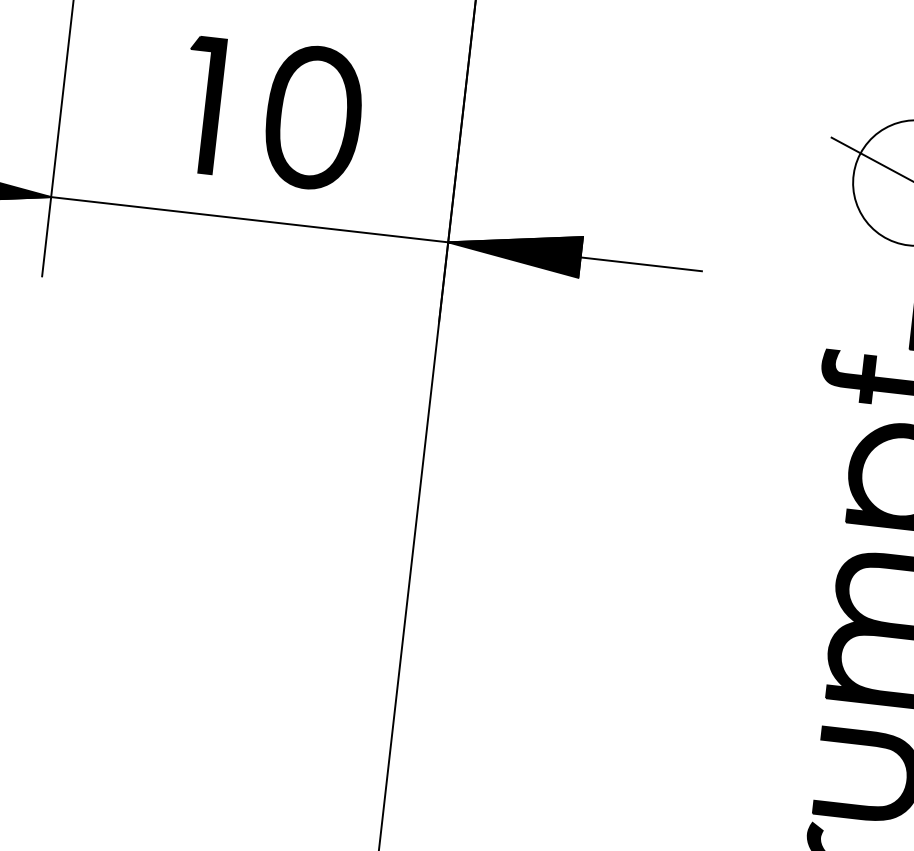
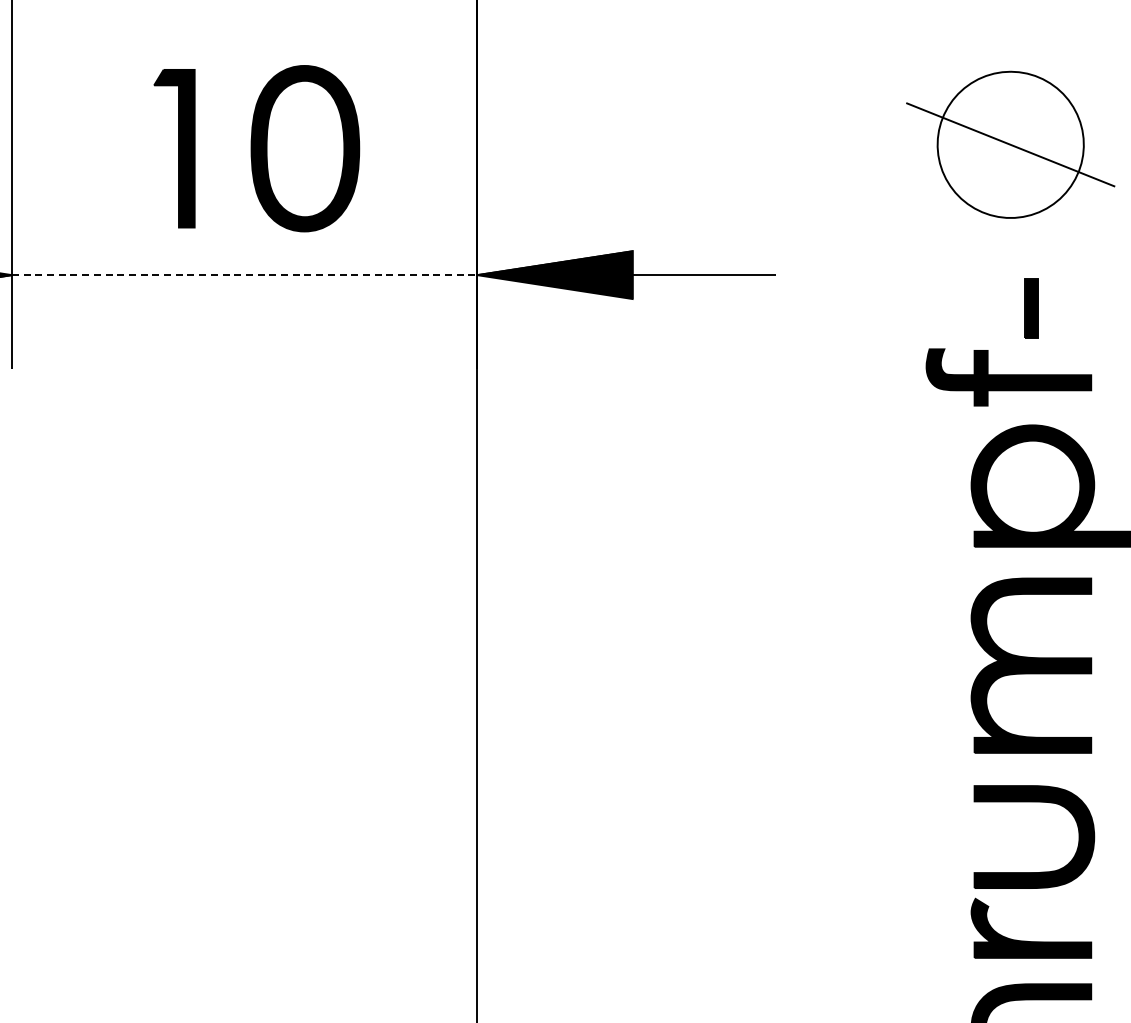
line: (249, 220) -> (244, 275), solid -> dashed

